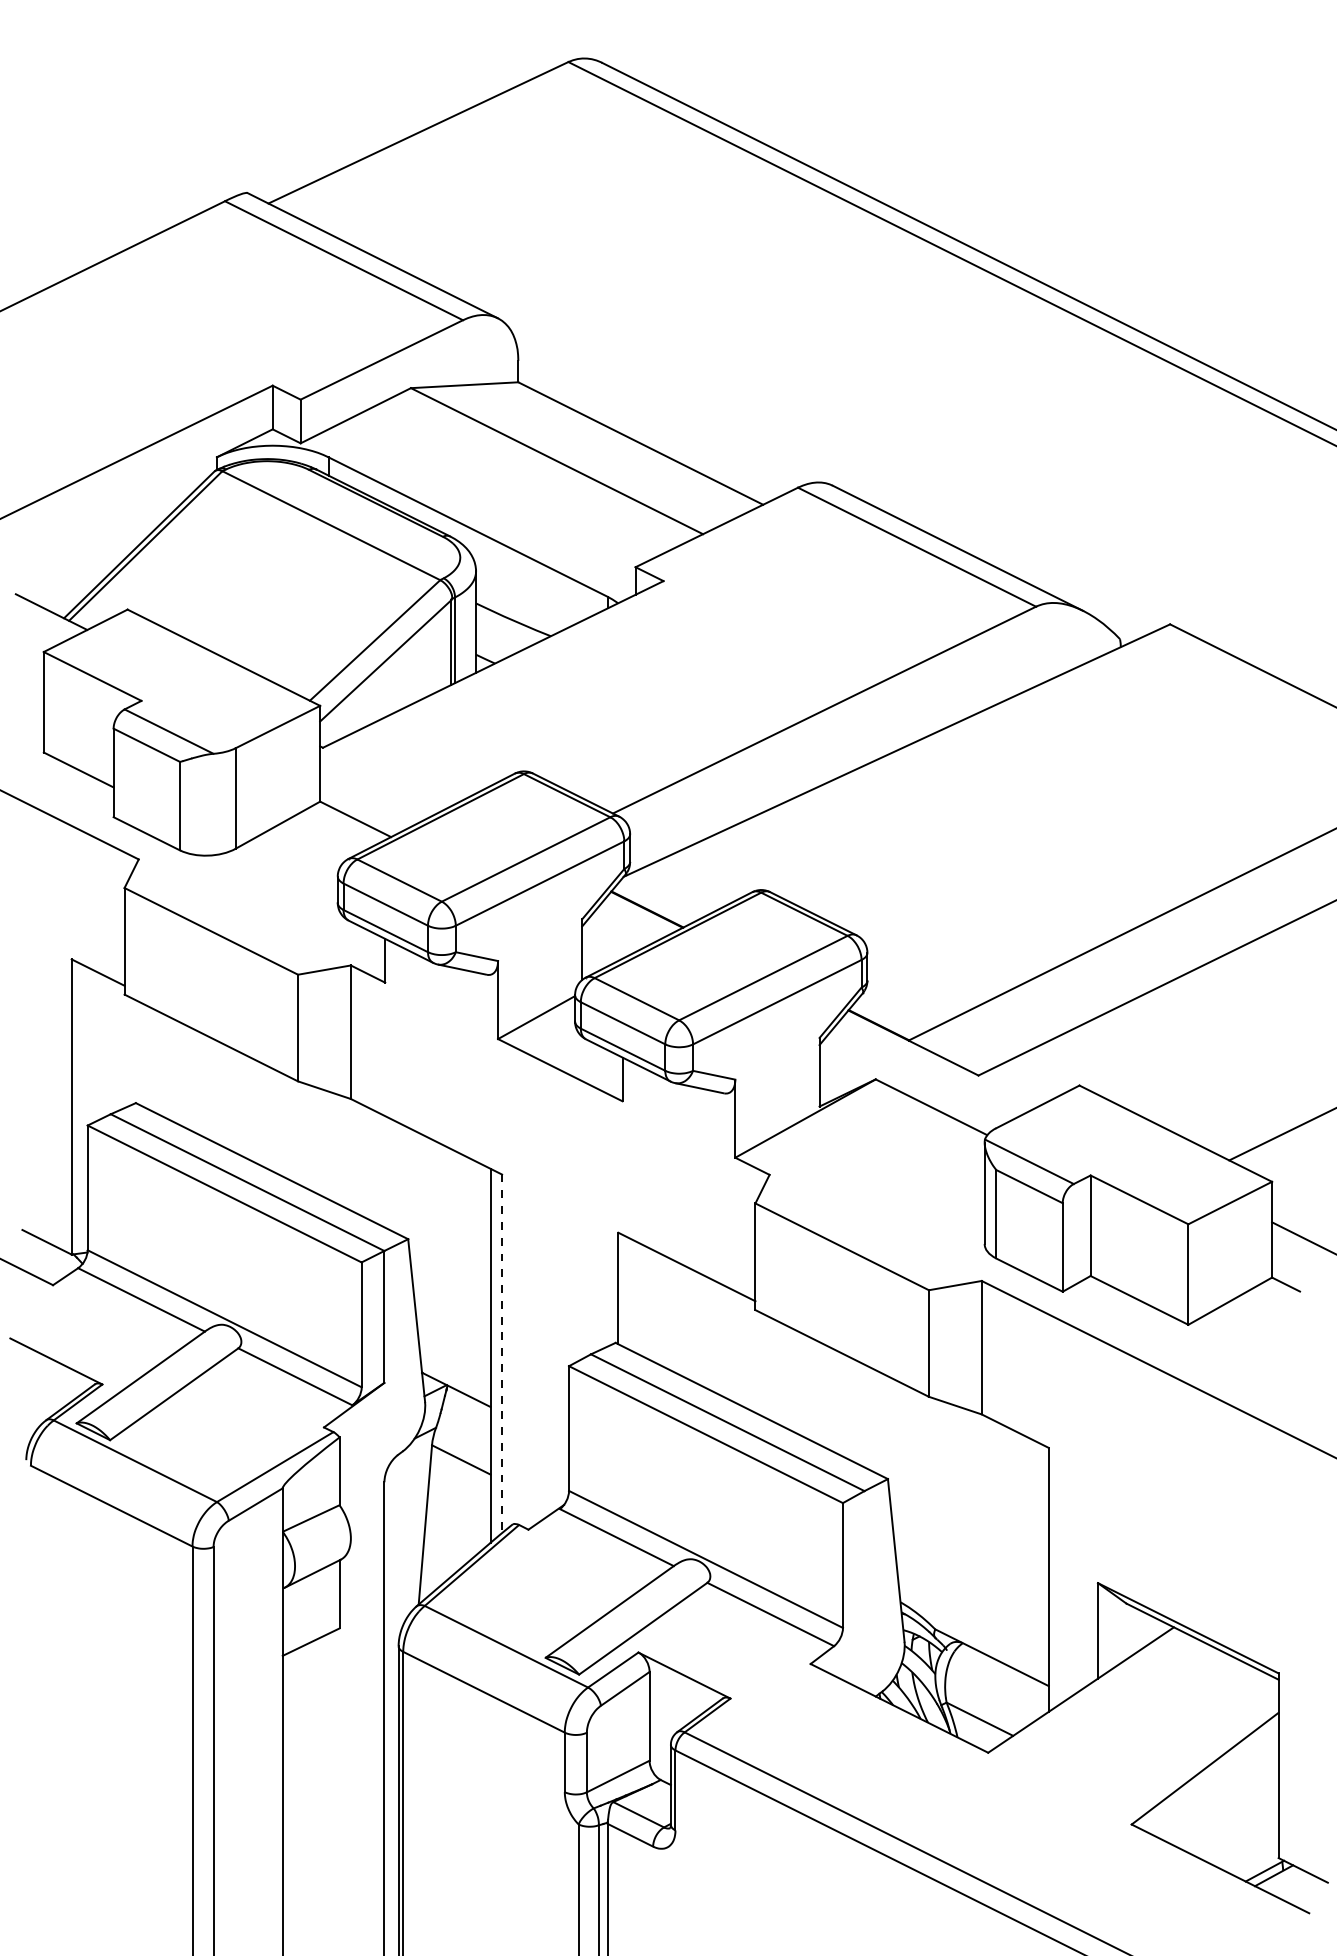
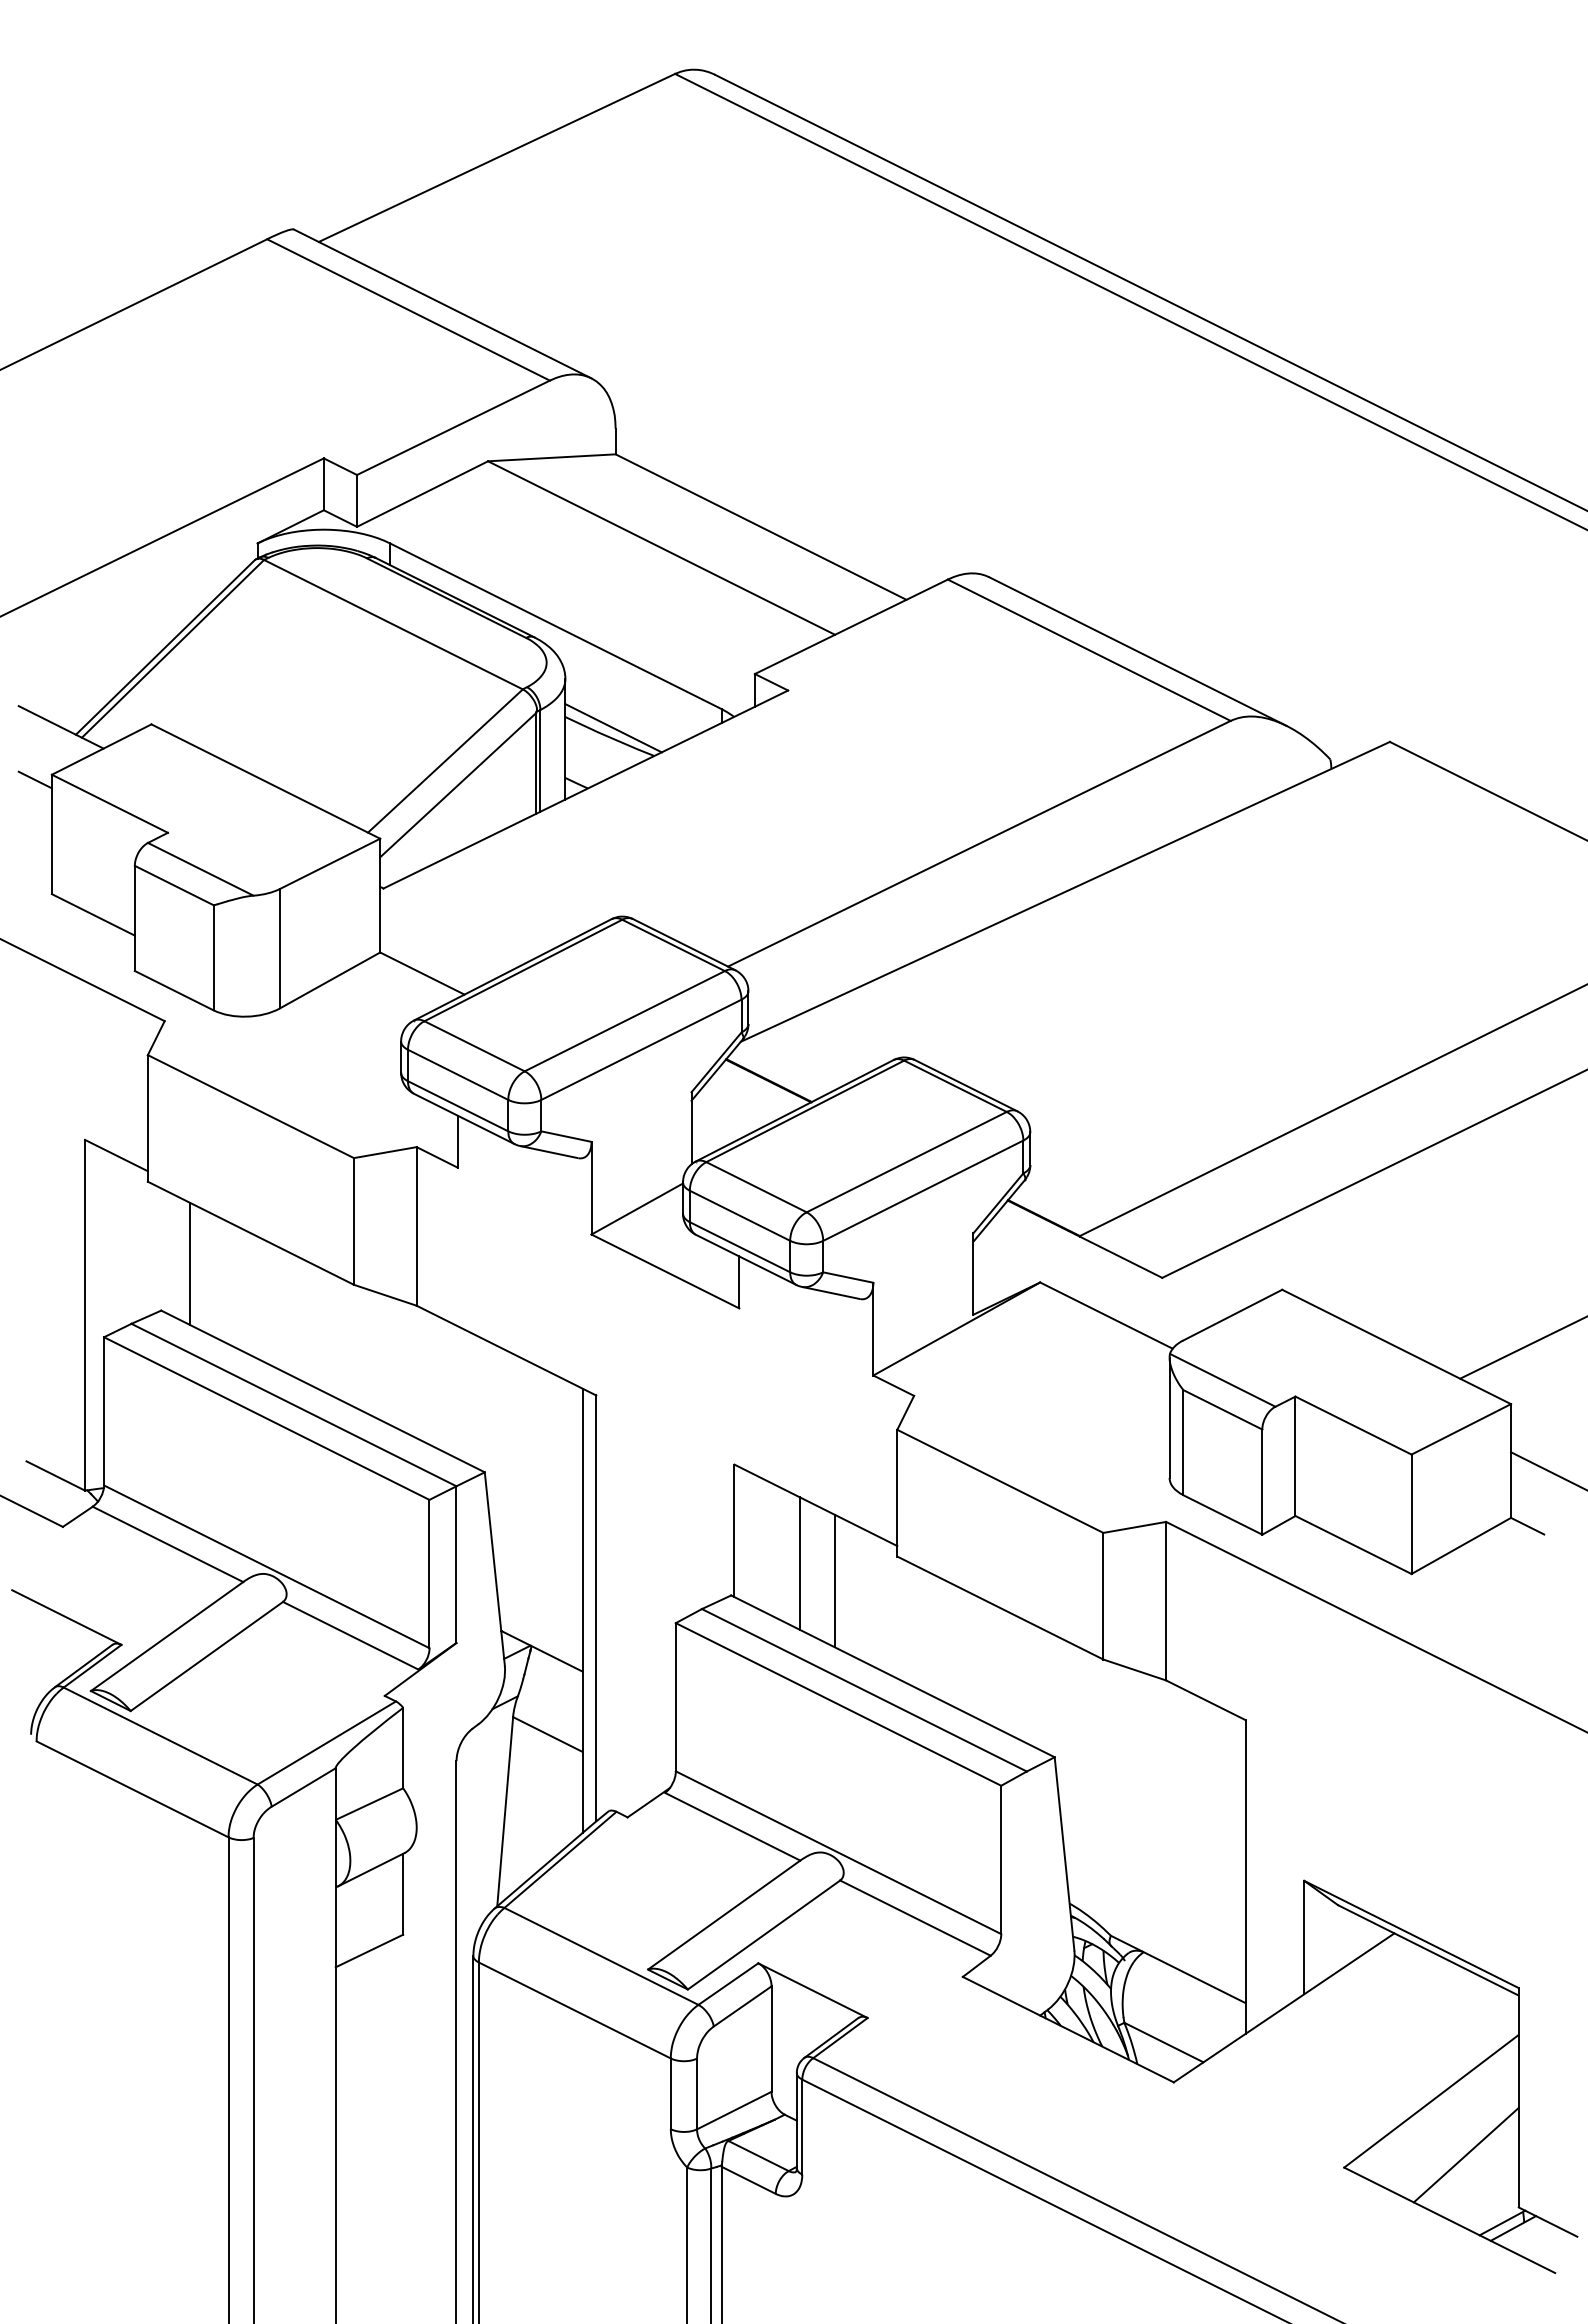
line: (516, 613) -> (613, 728), added
line: (29, 656) -> (34, 779), added
line: (159, 1063) -> (189, 1263), added
line: (673, 1315) -> (800, 1563), added
line: (702, 1330) -> (834, 1580), added
line: (502, 1353) -> (596, 1608), dashed -> solid
line: (1233, 1813) -> (1465, 2154), added

